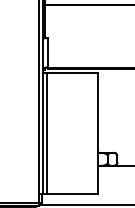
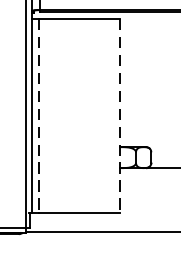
line: (47, 133) -> (38, 115), solid -> dashed
line: (97, 133) -> (119, 115), solid -> dashed

